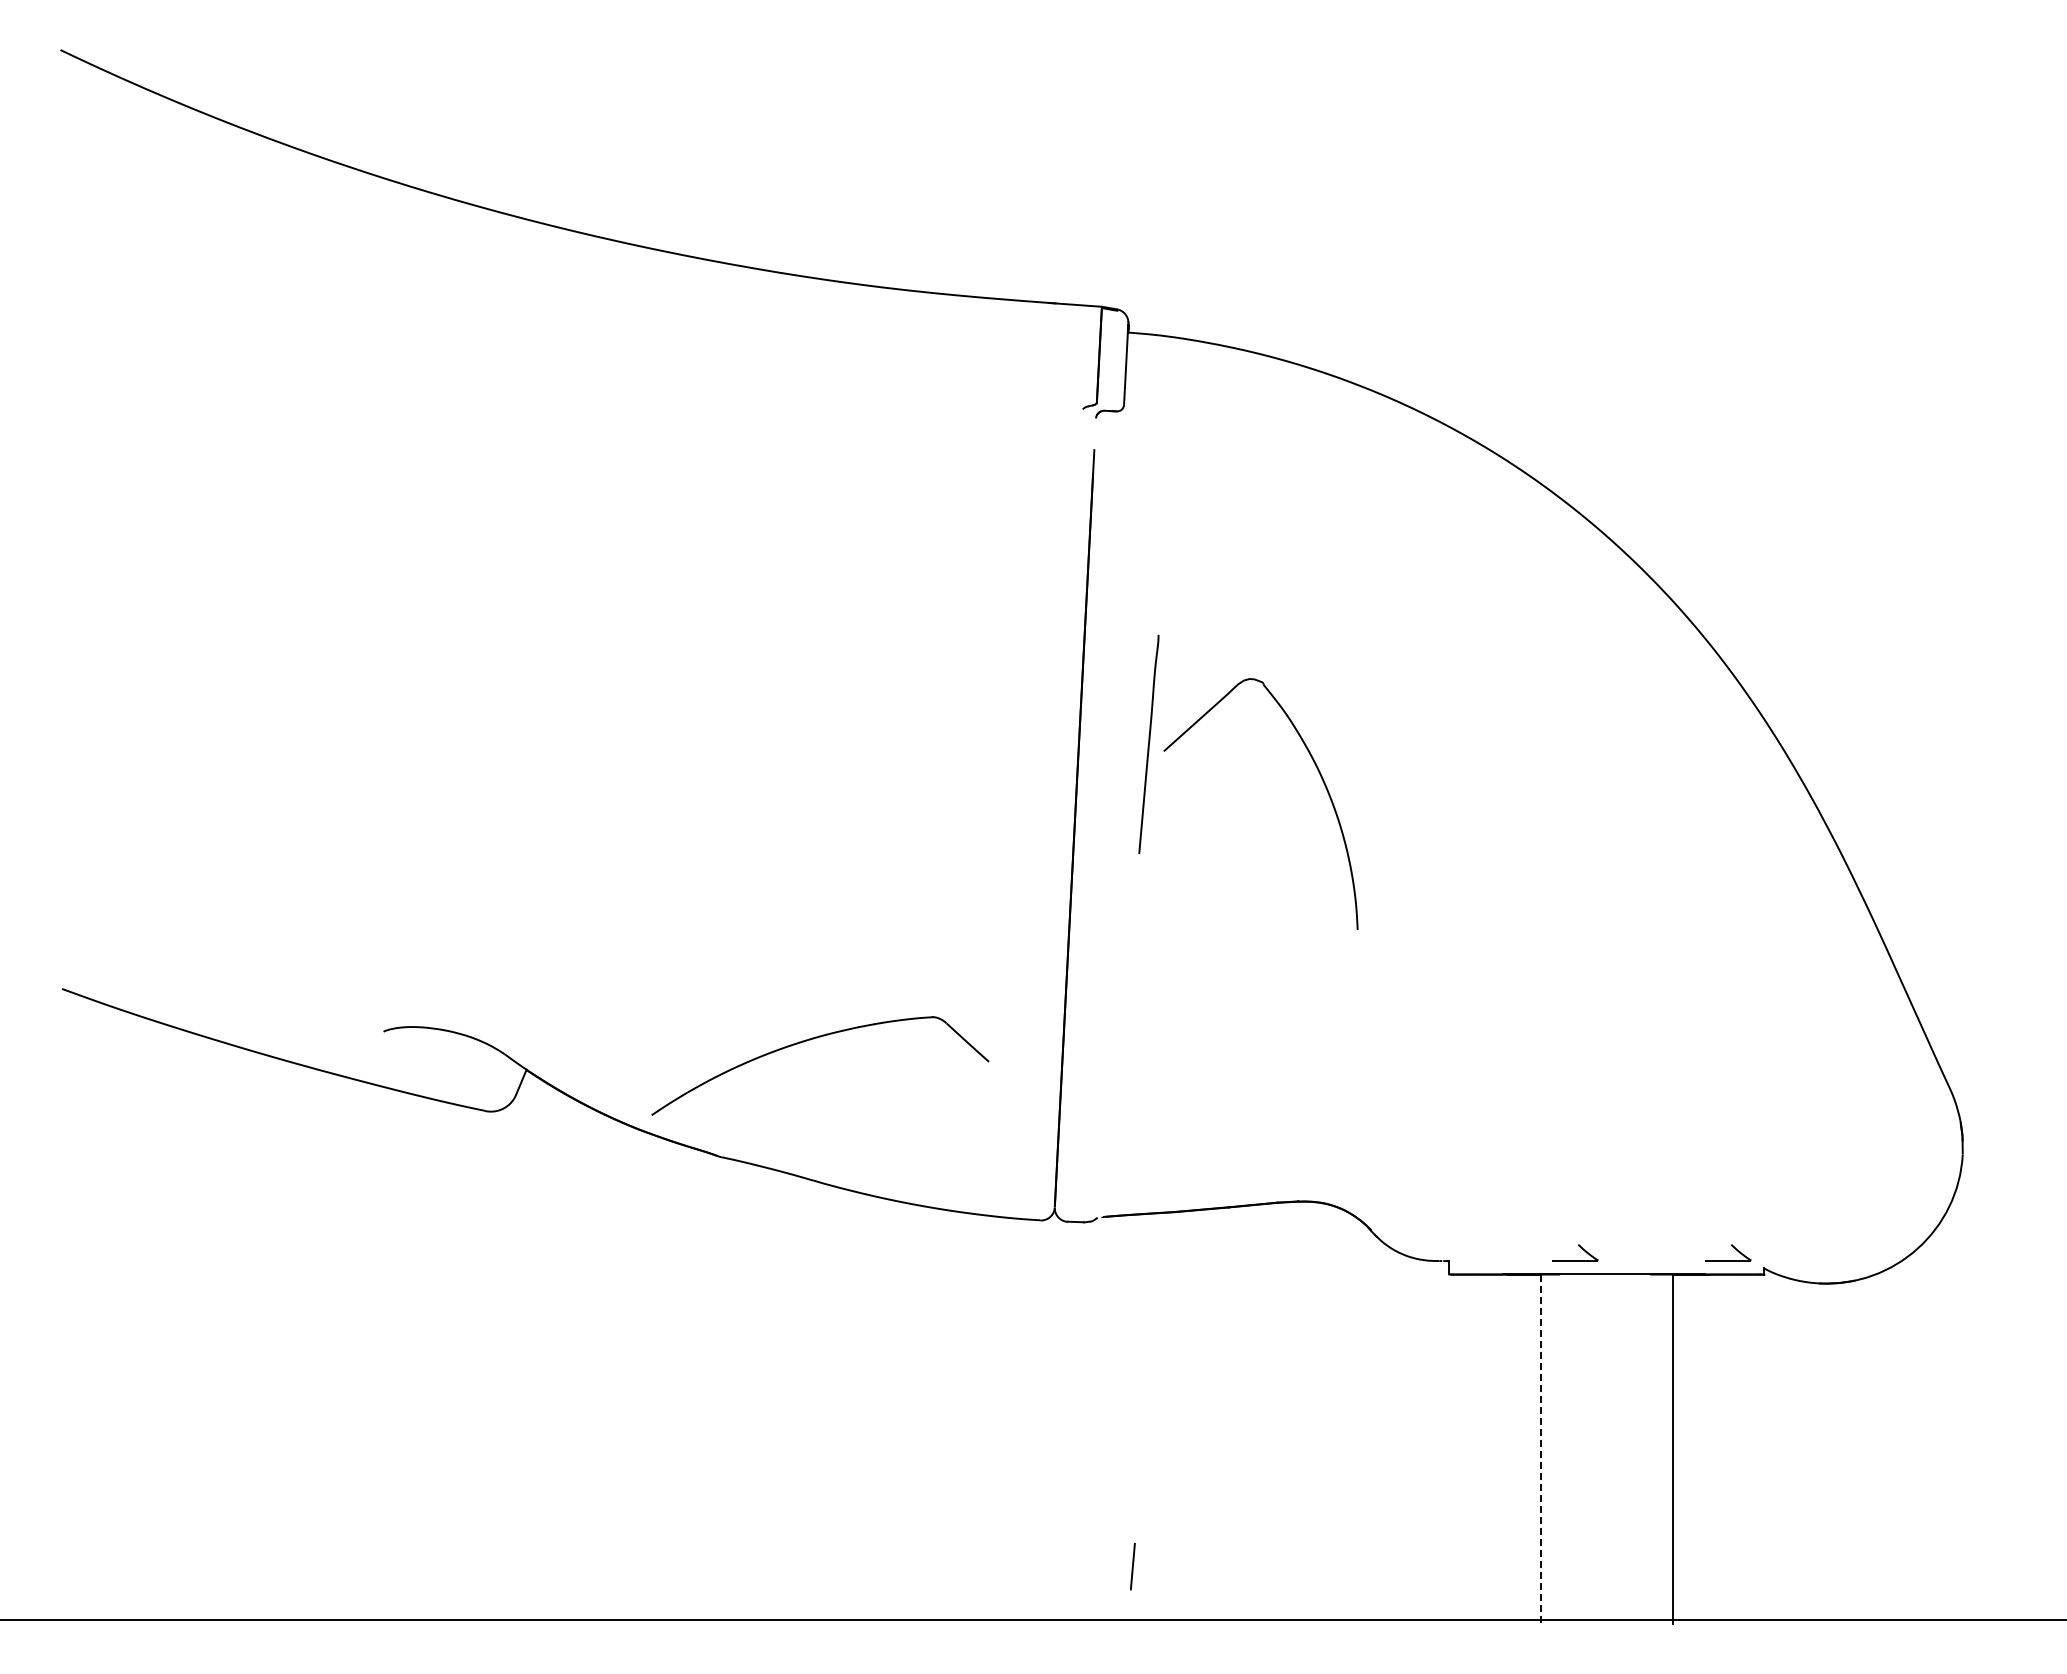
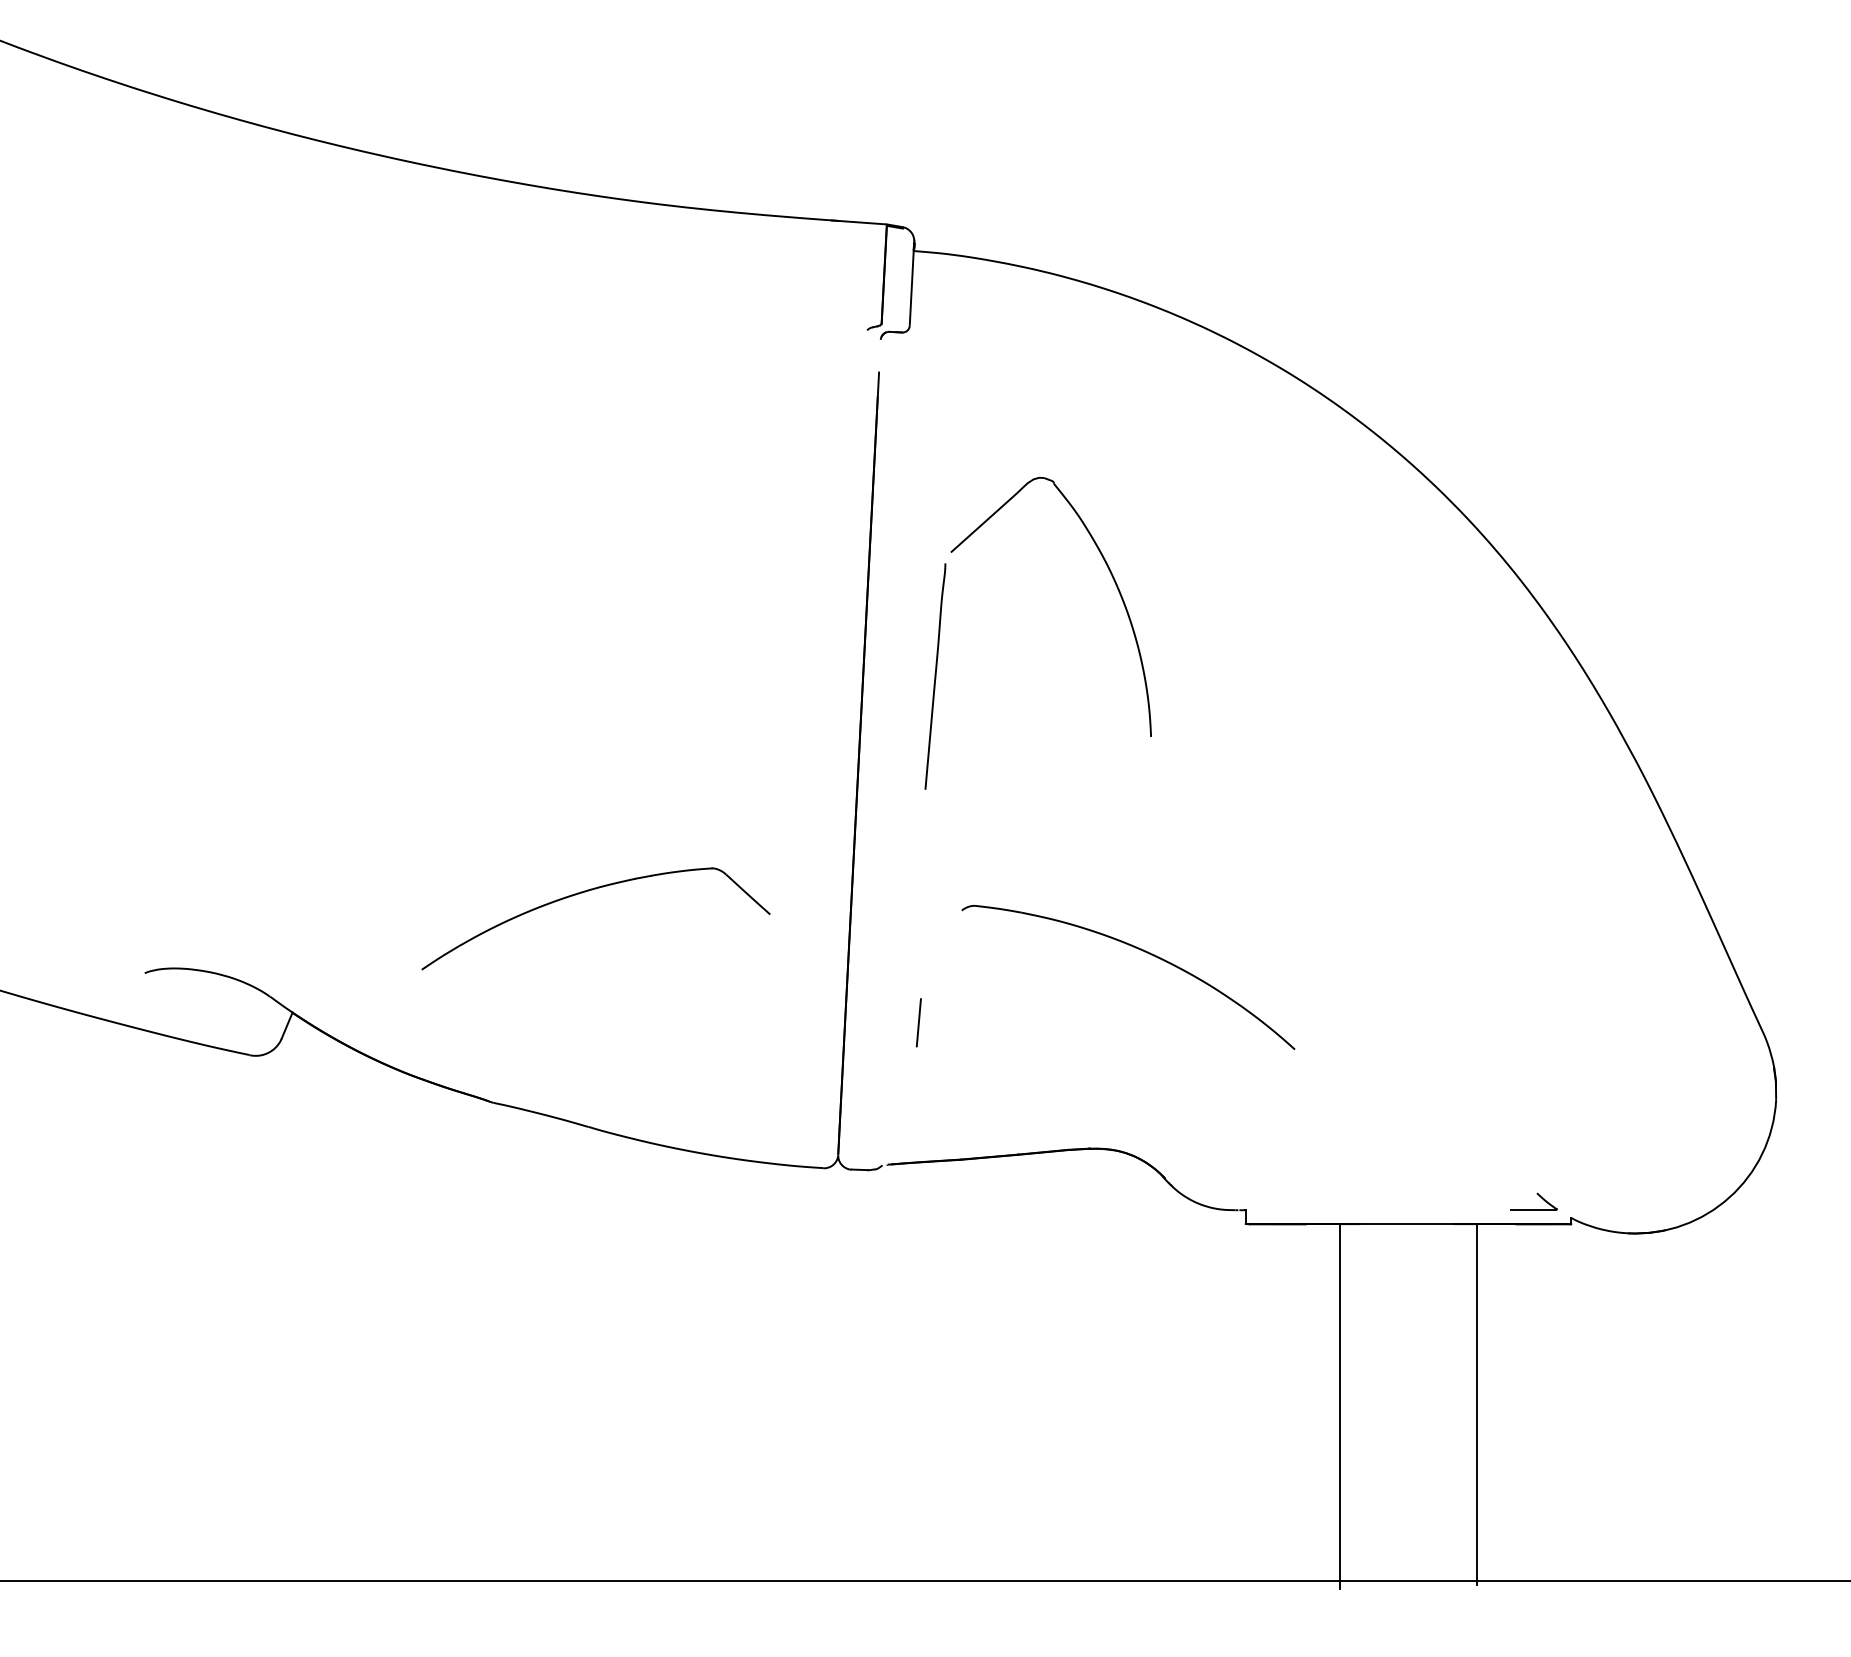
part: (1321, 779) -> (1113, 581), moved
part: (1346, 1009) -> (1139, 950), added
part: (813, 1039) -> (588, 891), moved
part: (1579, 1247) -> (1380, 1196), removed
line: (1540, 1451) -> (1339, 1406), dashed -> solid
line: (1132, 1566) -> (918, 1022), moved

